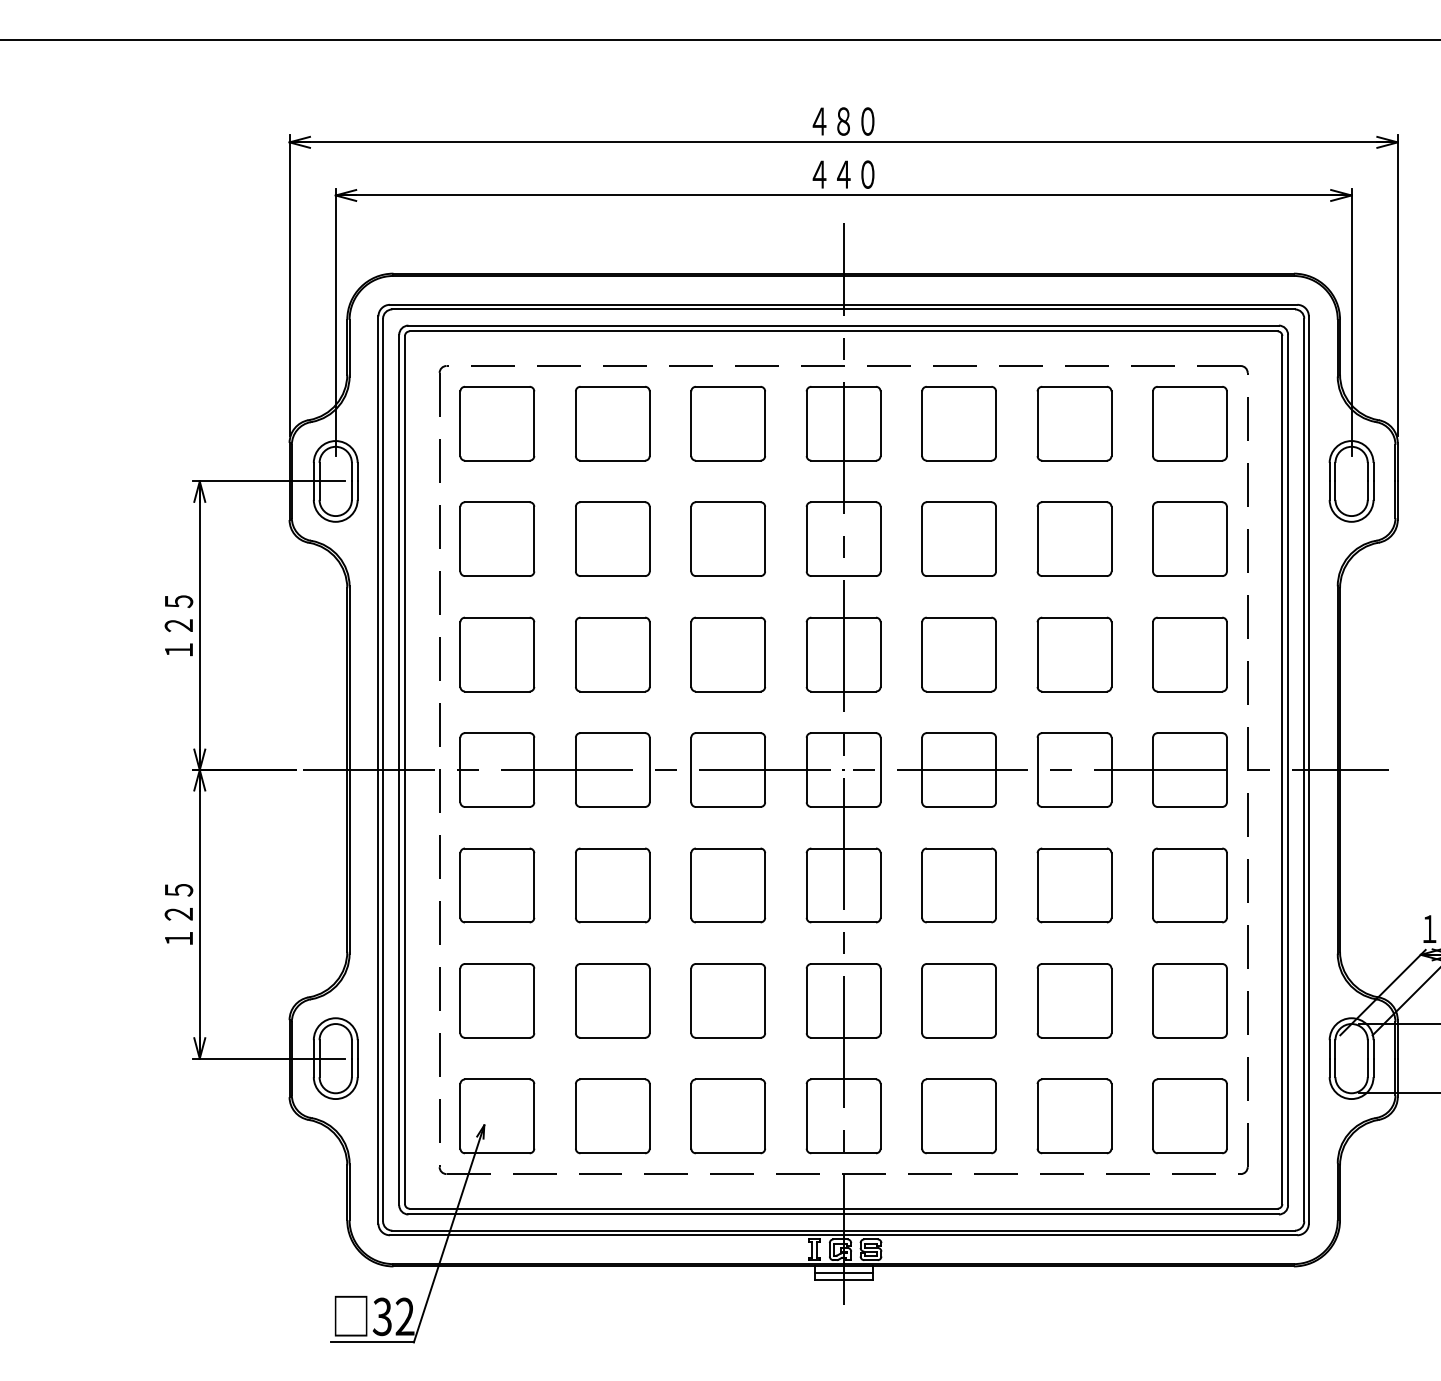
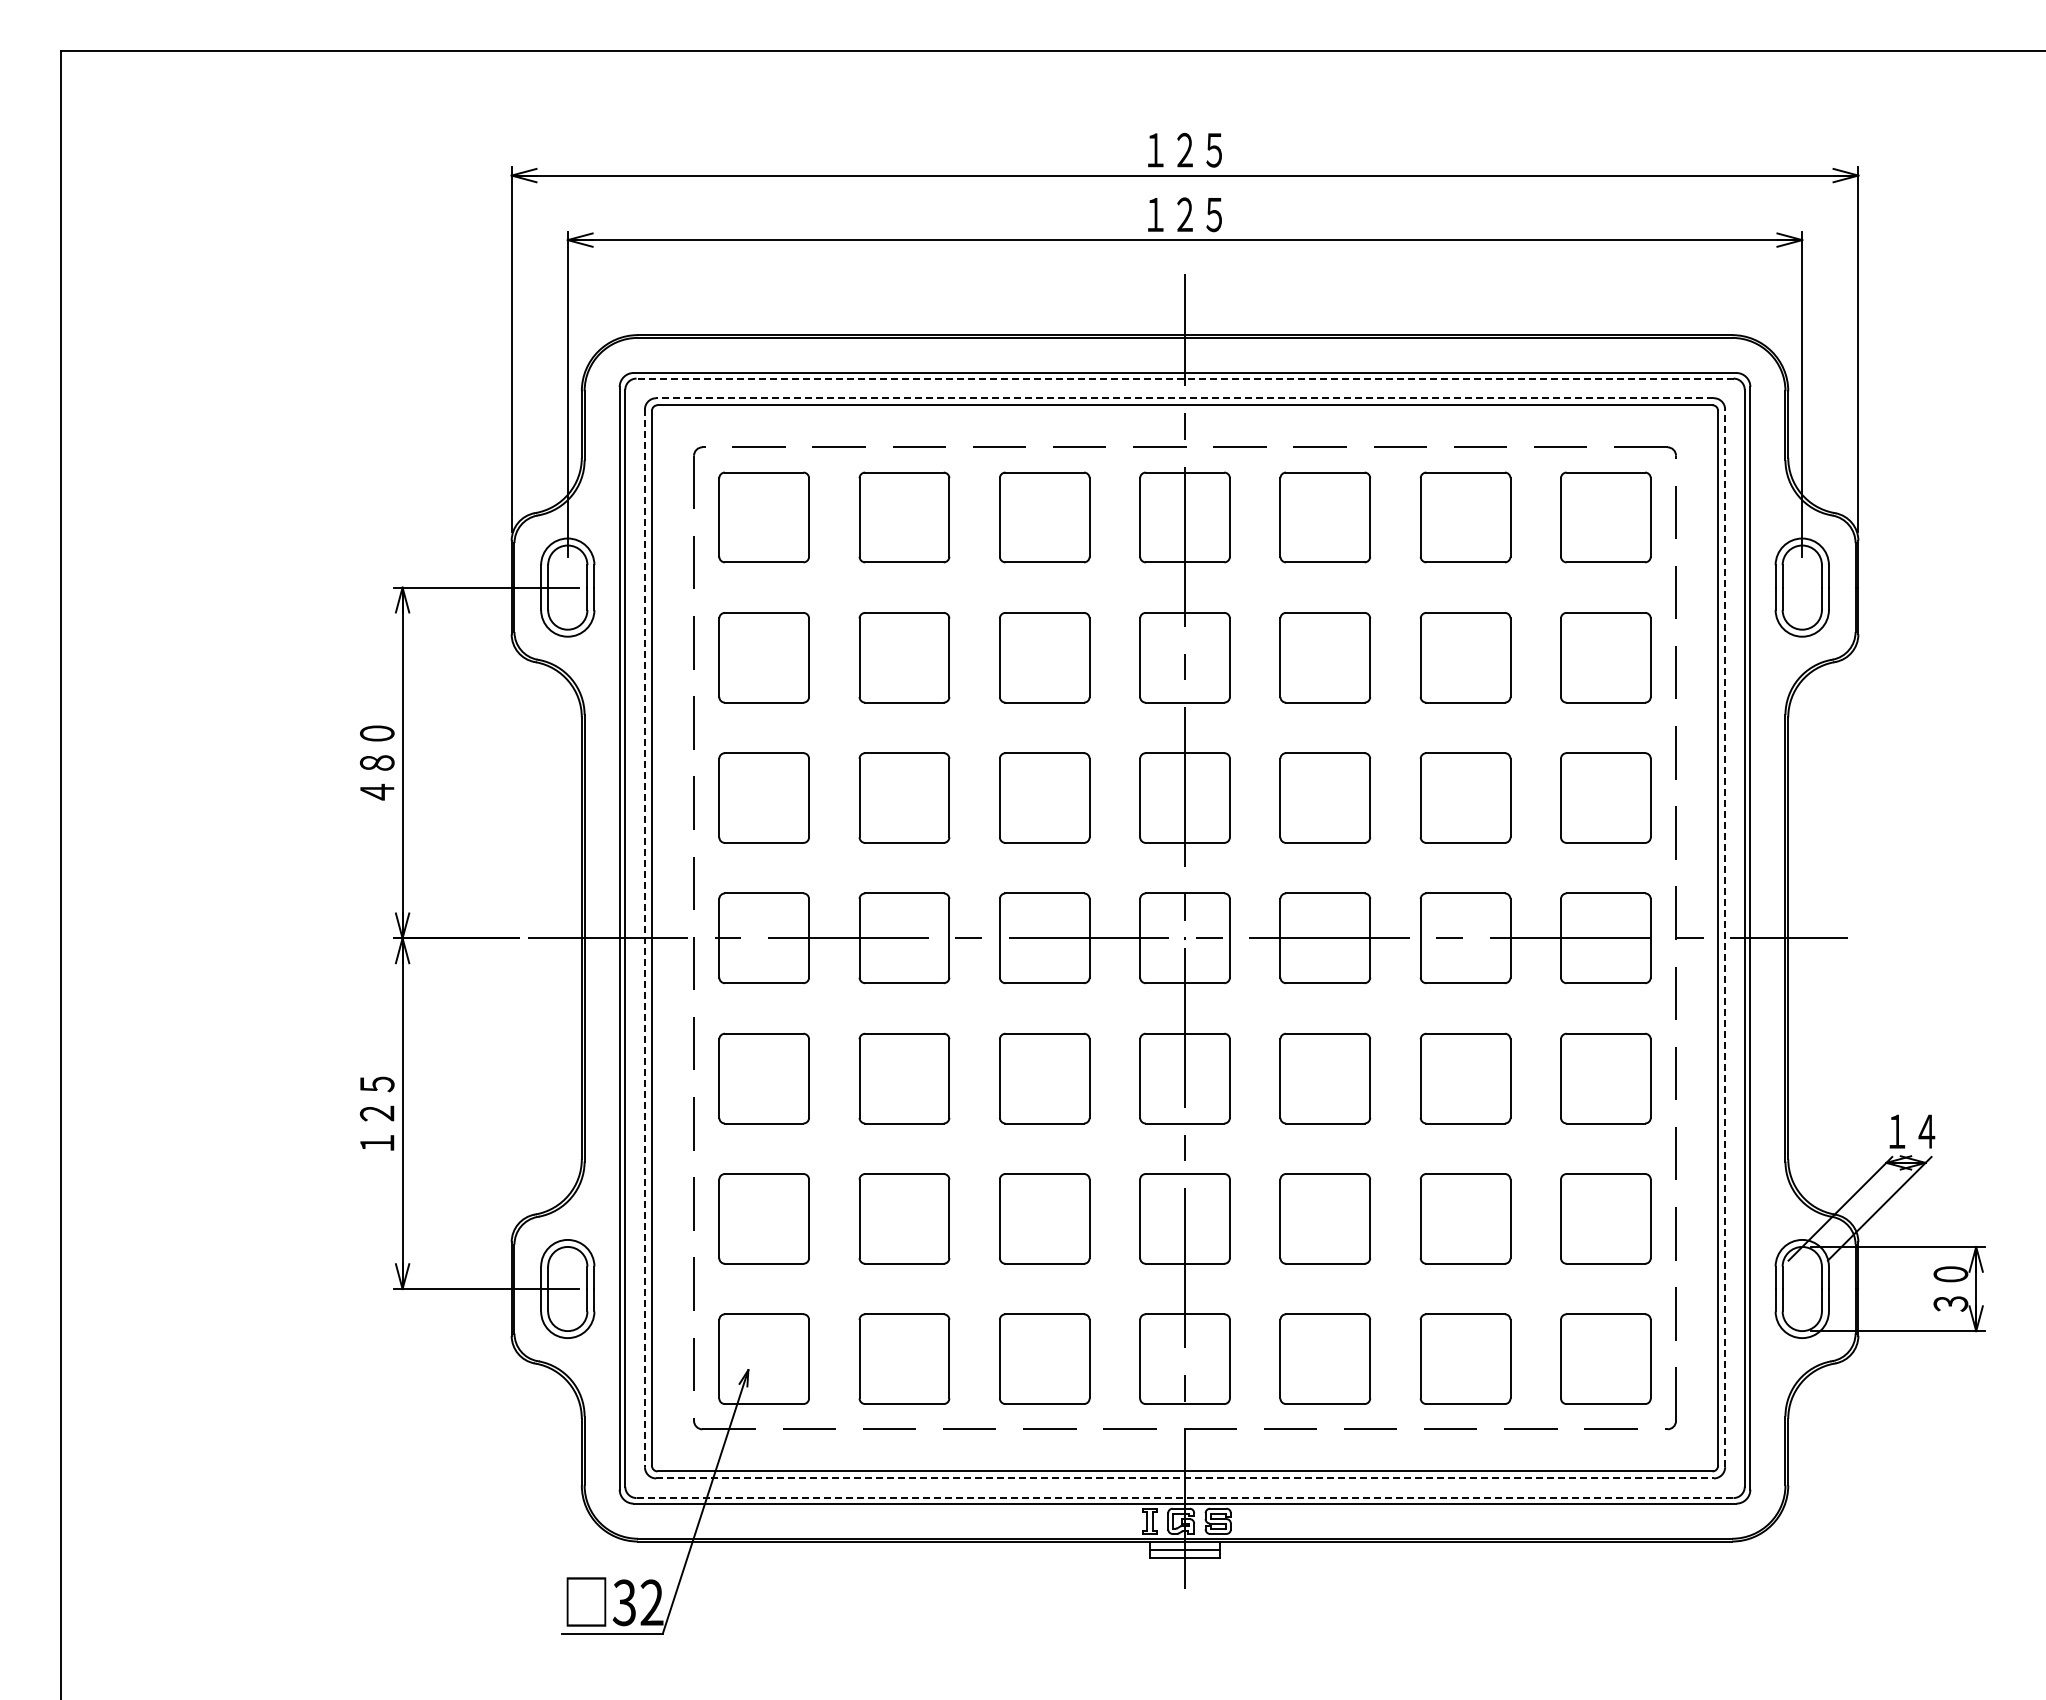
text: (843, 121) -> (1184, 150), ４８０ -> １２５
text: (843, 174) -> (1184, 214), ４４０ -> １２５
line: (844, 309) -> (1185, 378), solid -> dashed
line: (844, 325) -> (1185, 398), solid -> dashed
text: (179, 625) -> (377, 762), １２５ -> ４８０
line: (398, 770) -> (644, 938), solid -> dashed
line: (1288, 770) -> (1725, 938), solid -> dashed
line: (844, 1214) -> (1185, 1478), solid -> dashed
line: (844, 1231) -> (1185, 1498), solid -> dashed

